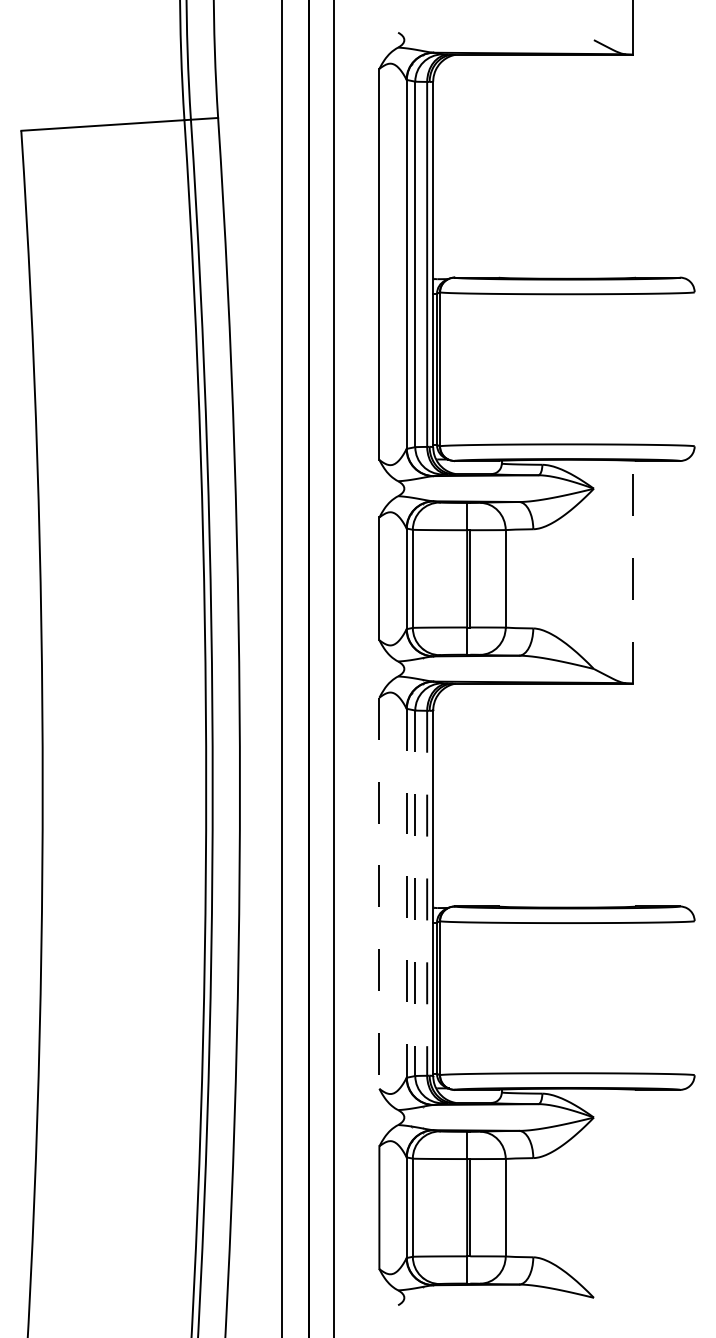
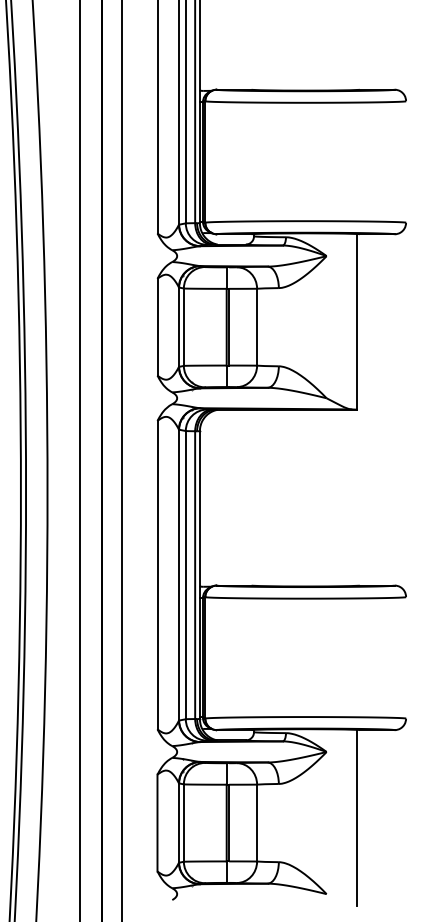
line: (632, 571) -> (357, 321), dashed -> solid
line: (379, 893) -> (157, 575), dashed -> solid
line: (406, 893) -> (178, 575), dashed -> solid
line: (415, 893) -> (185, 575), dashed -> solid
line: (427, 893) -> (195, 575), dashed -> solid
line: (632, 1200) -> (357, 817), added

